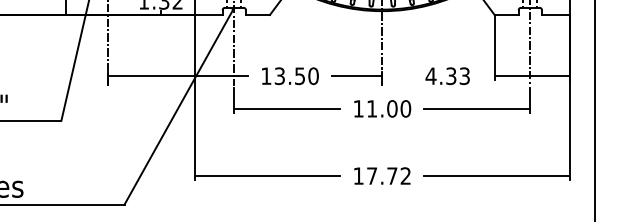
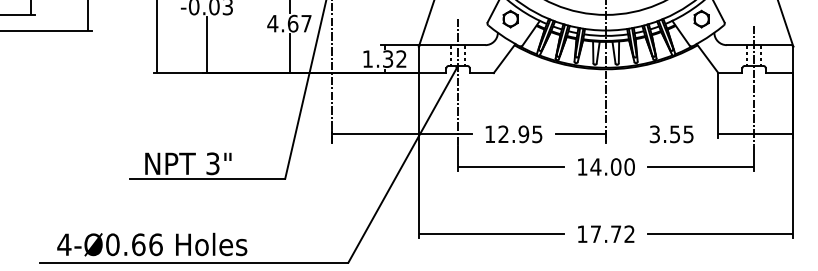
text: (296, 76) -> (520, 134), 13.50 -> 12.95
text: (447, 76) -> (671, 134), 4.33 -> 3.55
text: (371, 108) -> (595, 166), 11.00 -> 14.00

